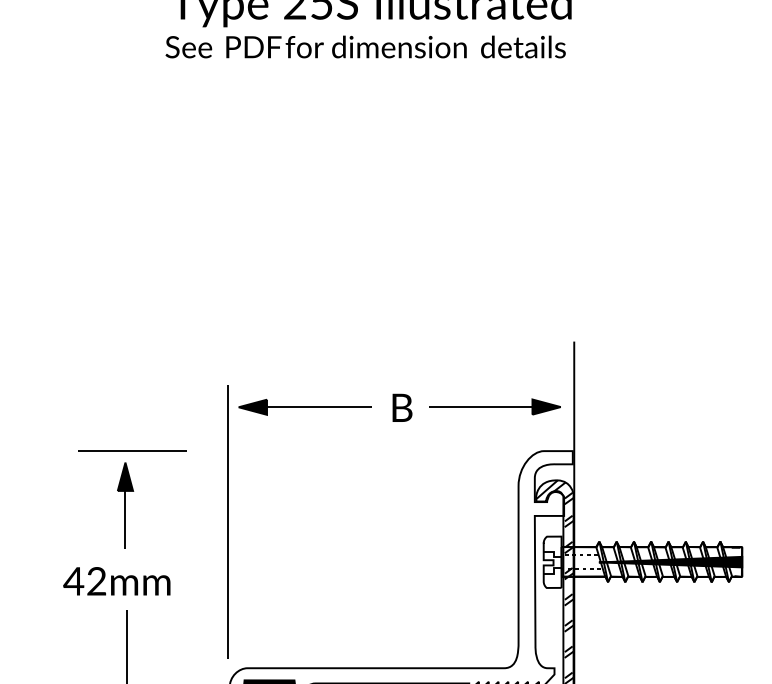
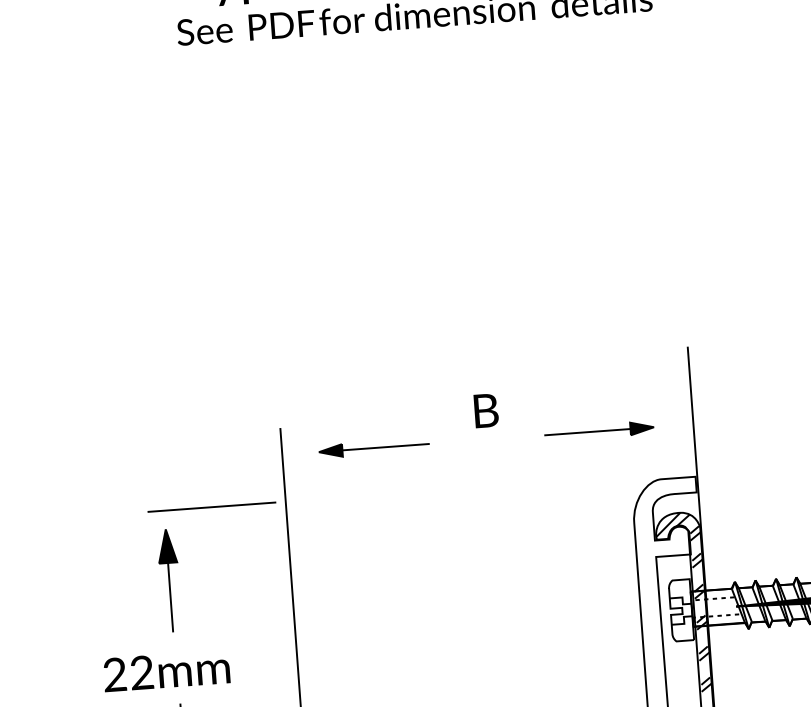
part: (494, 406) -> (598, 430), size x0.7
part: (304, 407) -> (373, 448), size x0.7
text: (402, 407) -> (486, 410), moved
line: (132, 450) -> (211, 506), moved
text: (73, 581) -> (114, 674), 42mm -> 22mm

